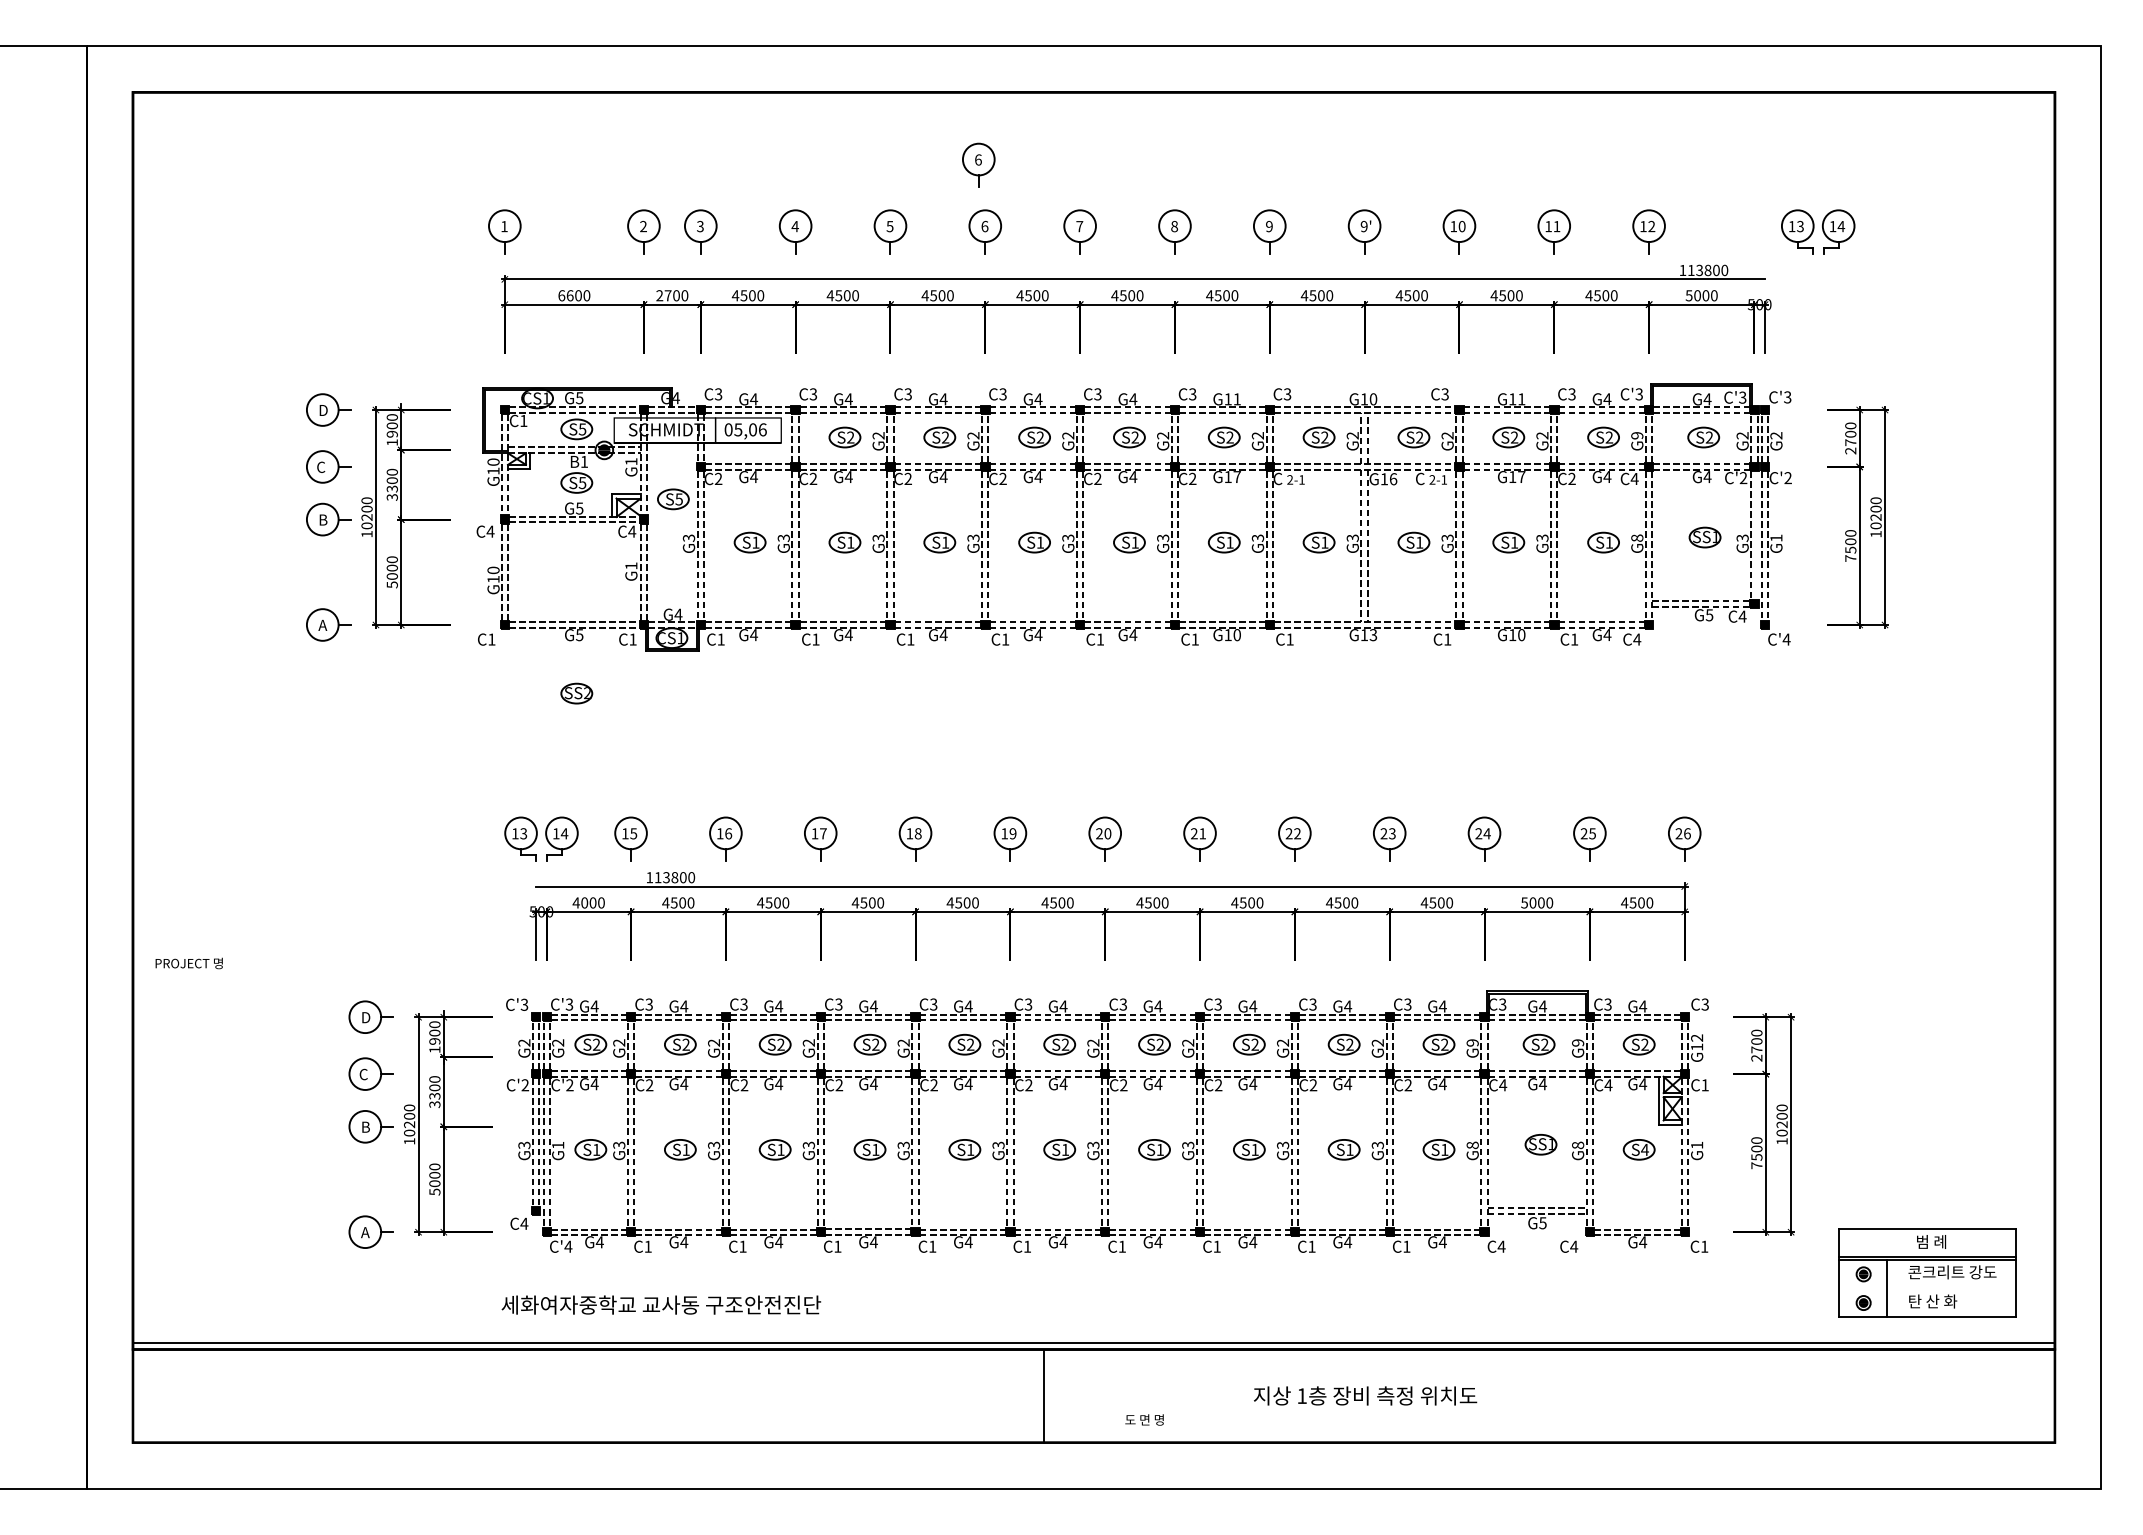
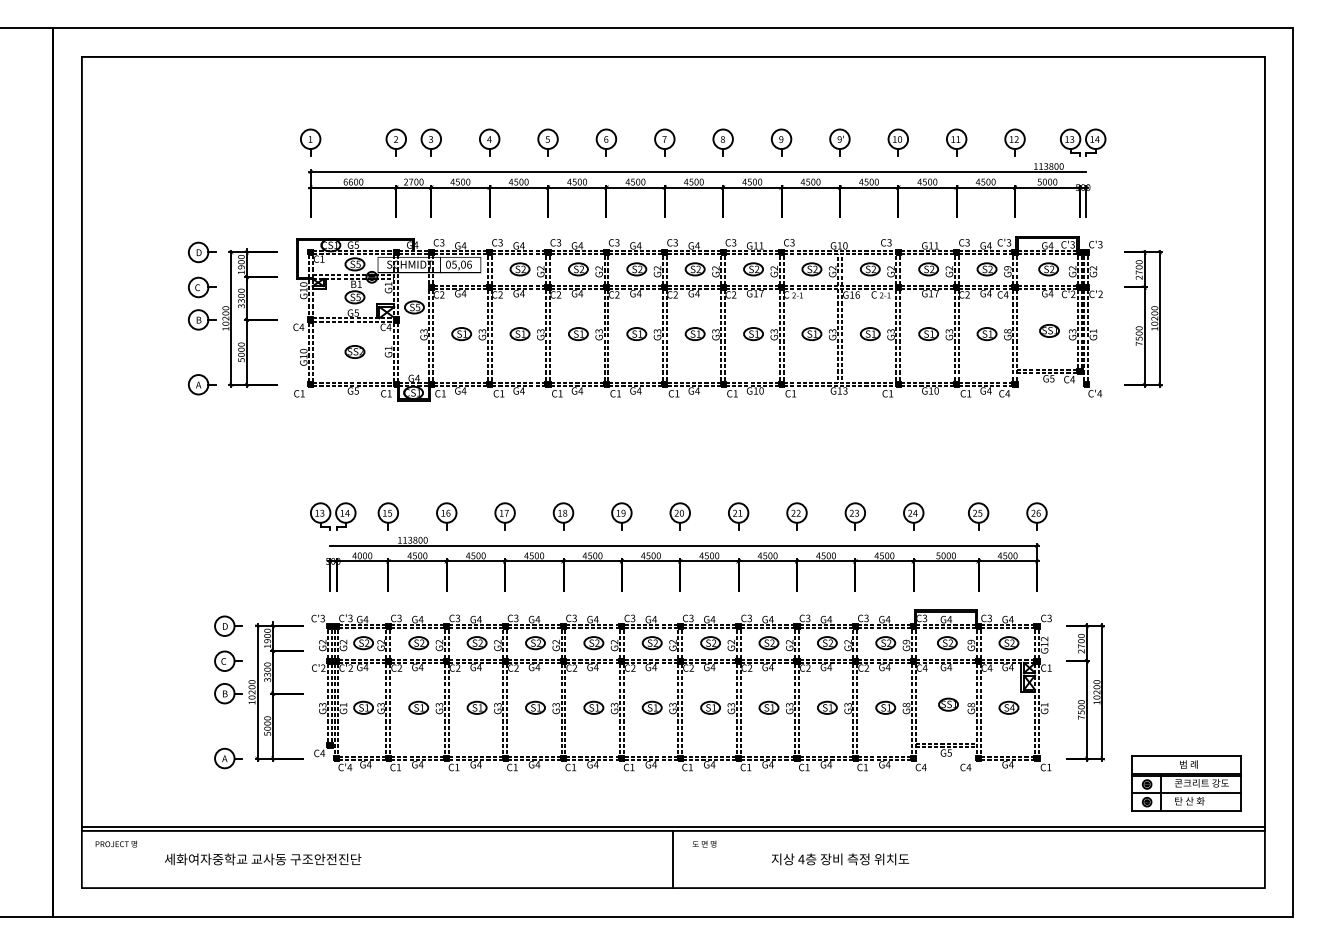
part: (978, 164) -> (602, 101), removed
part: (1818, 231) -> (1083, 142), moved
line: (1757, 535) -> (1081, 329), added
part: (576, 692) -> (354, 351), moved
text: (187, 962) -> (115, 843), moved
line: (1927, 1288) -> (1186, 793), added
text: (662, 1305) -> (263, 859), moved
line: (1043, 1396) -> (673, 859), moved
text: (1302, 1396) -> (801, 859), 1 -> 4
text: (1144, 1418) -> (704, 843), moved

